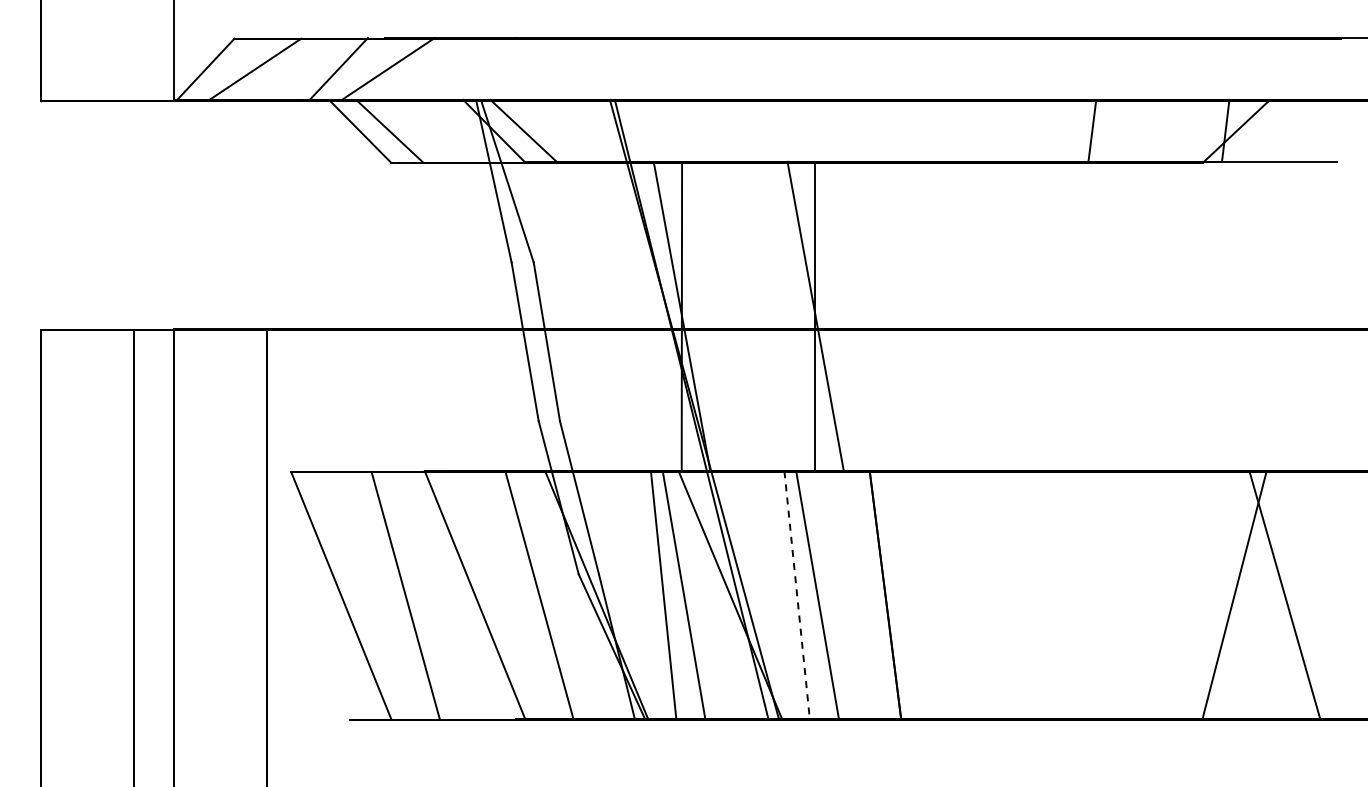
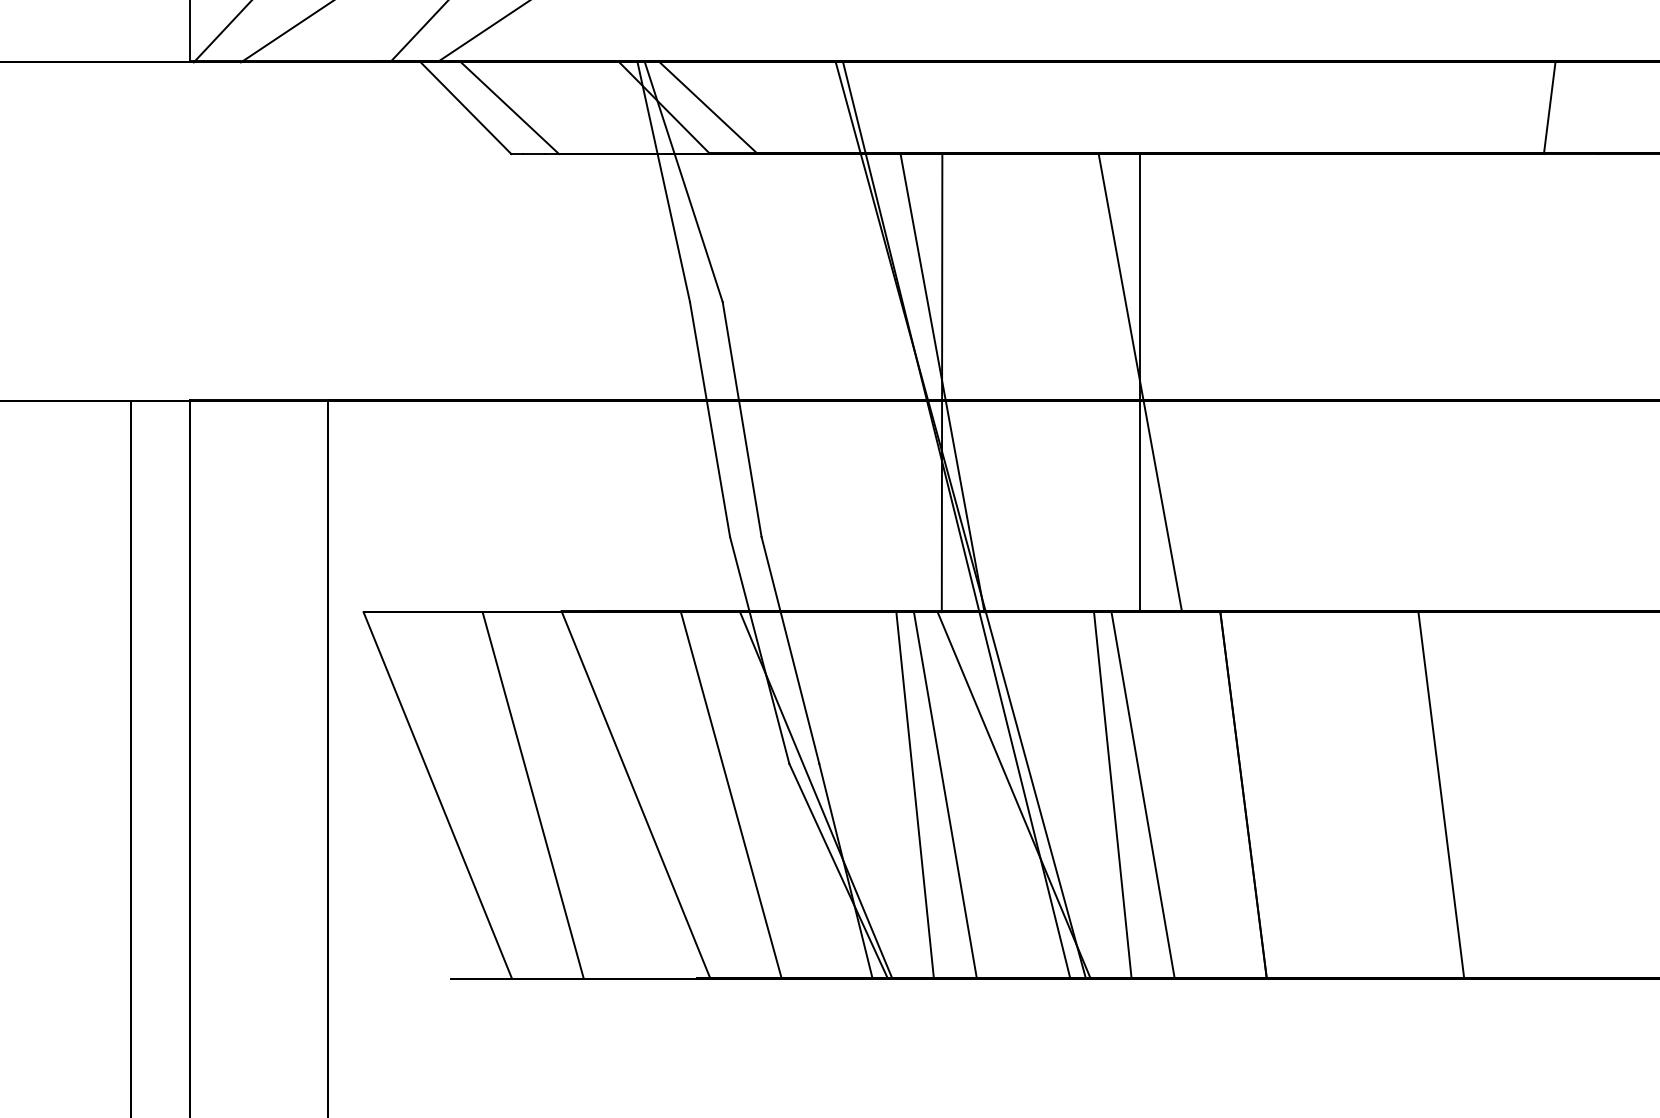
line: (1018, 594) -> (1440, 793), added
line: (797, 595) -> (1113, 795), dashed -> solid

